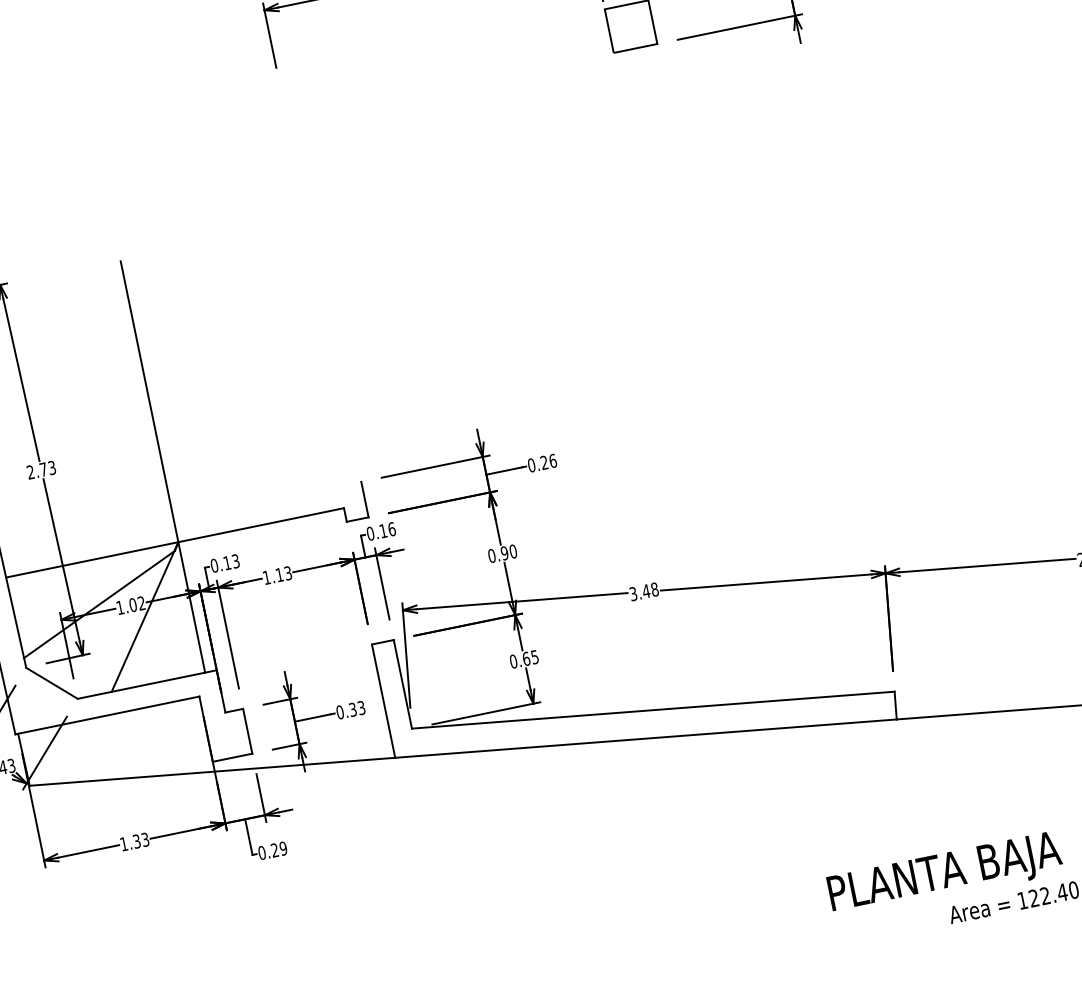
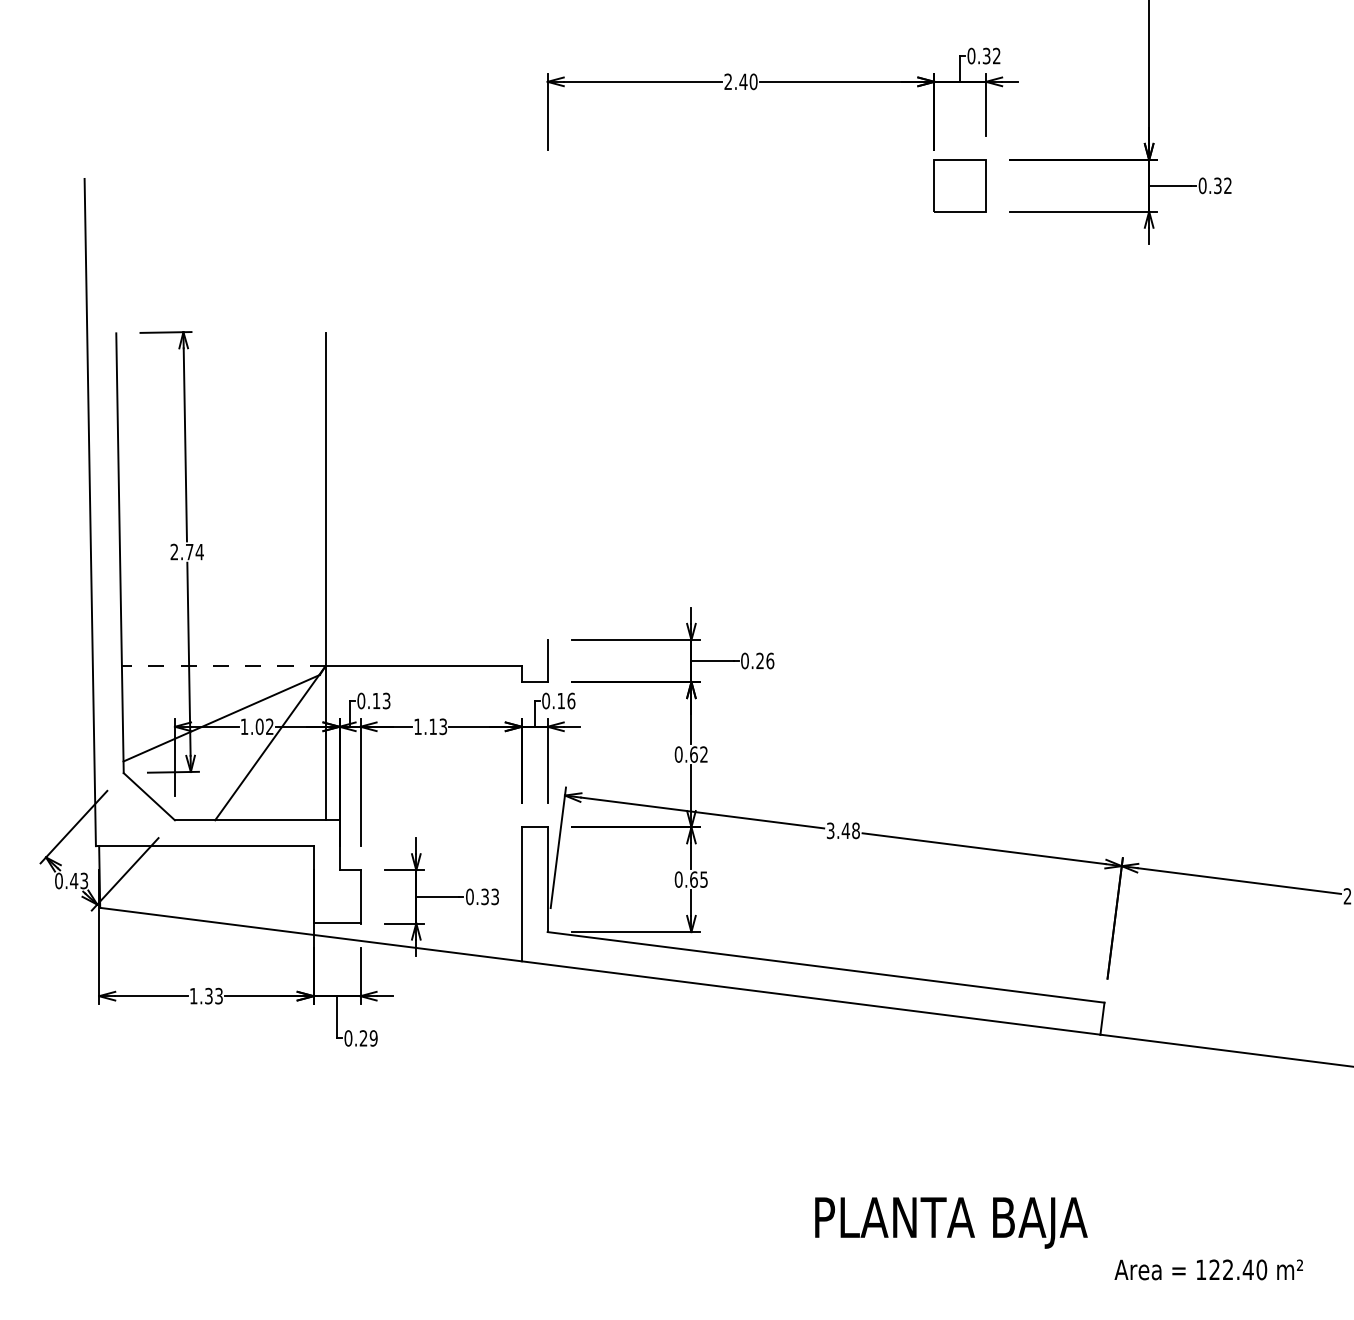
text: (51, 467) -> (199, 551), 2.73 -> 2.74
text: (509, 552) -> (699, 754), 0.90 -> 0.62
line: (91, 559) -> (223, 665), solid -> dashed
text: (945, 874) -> (951, 1222), moved

